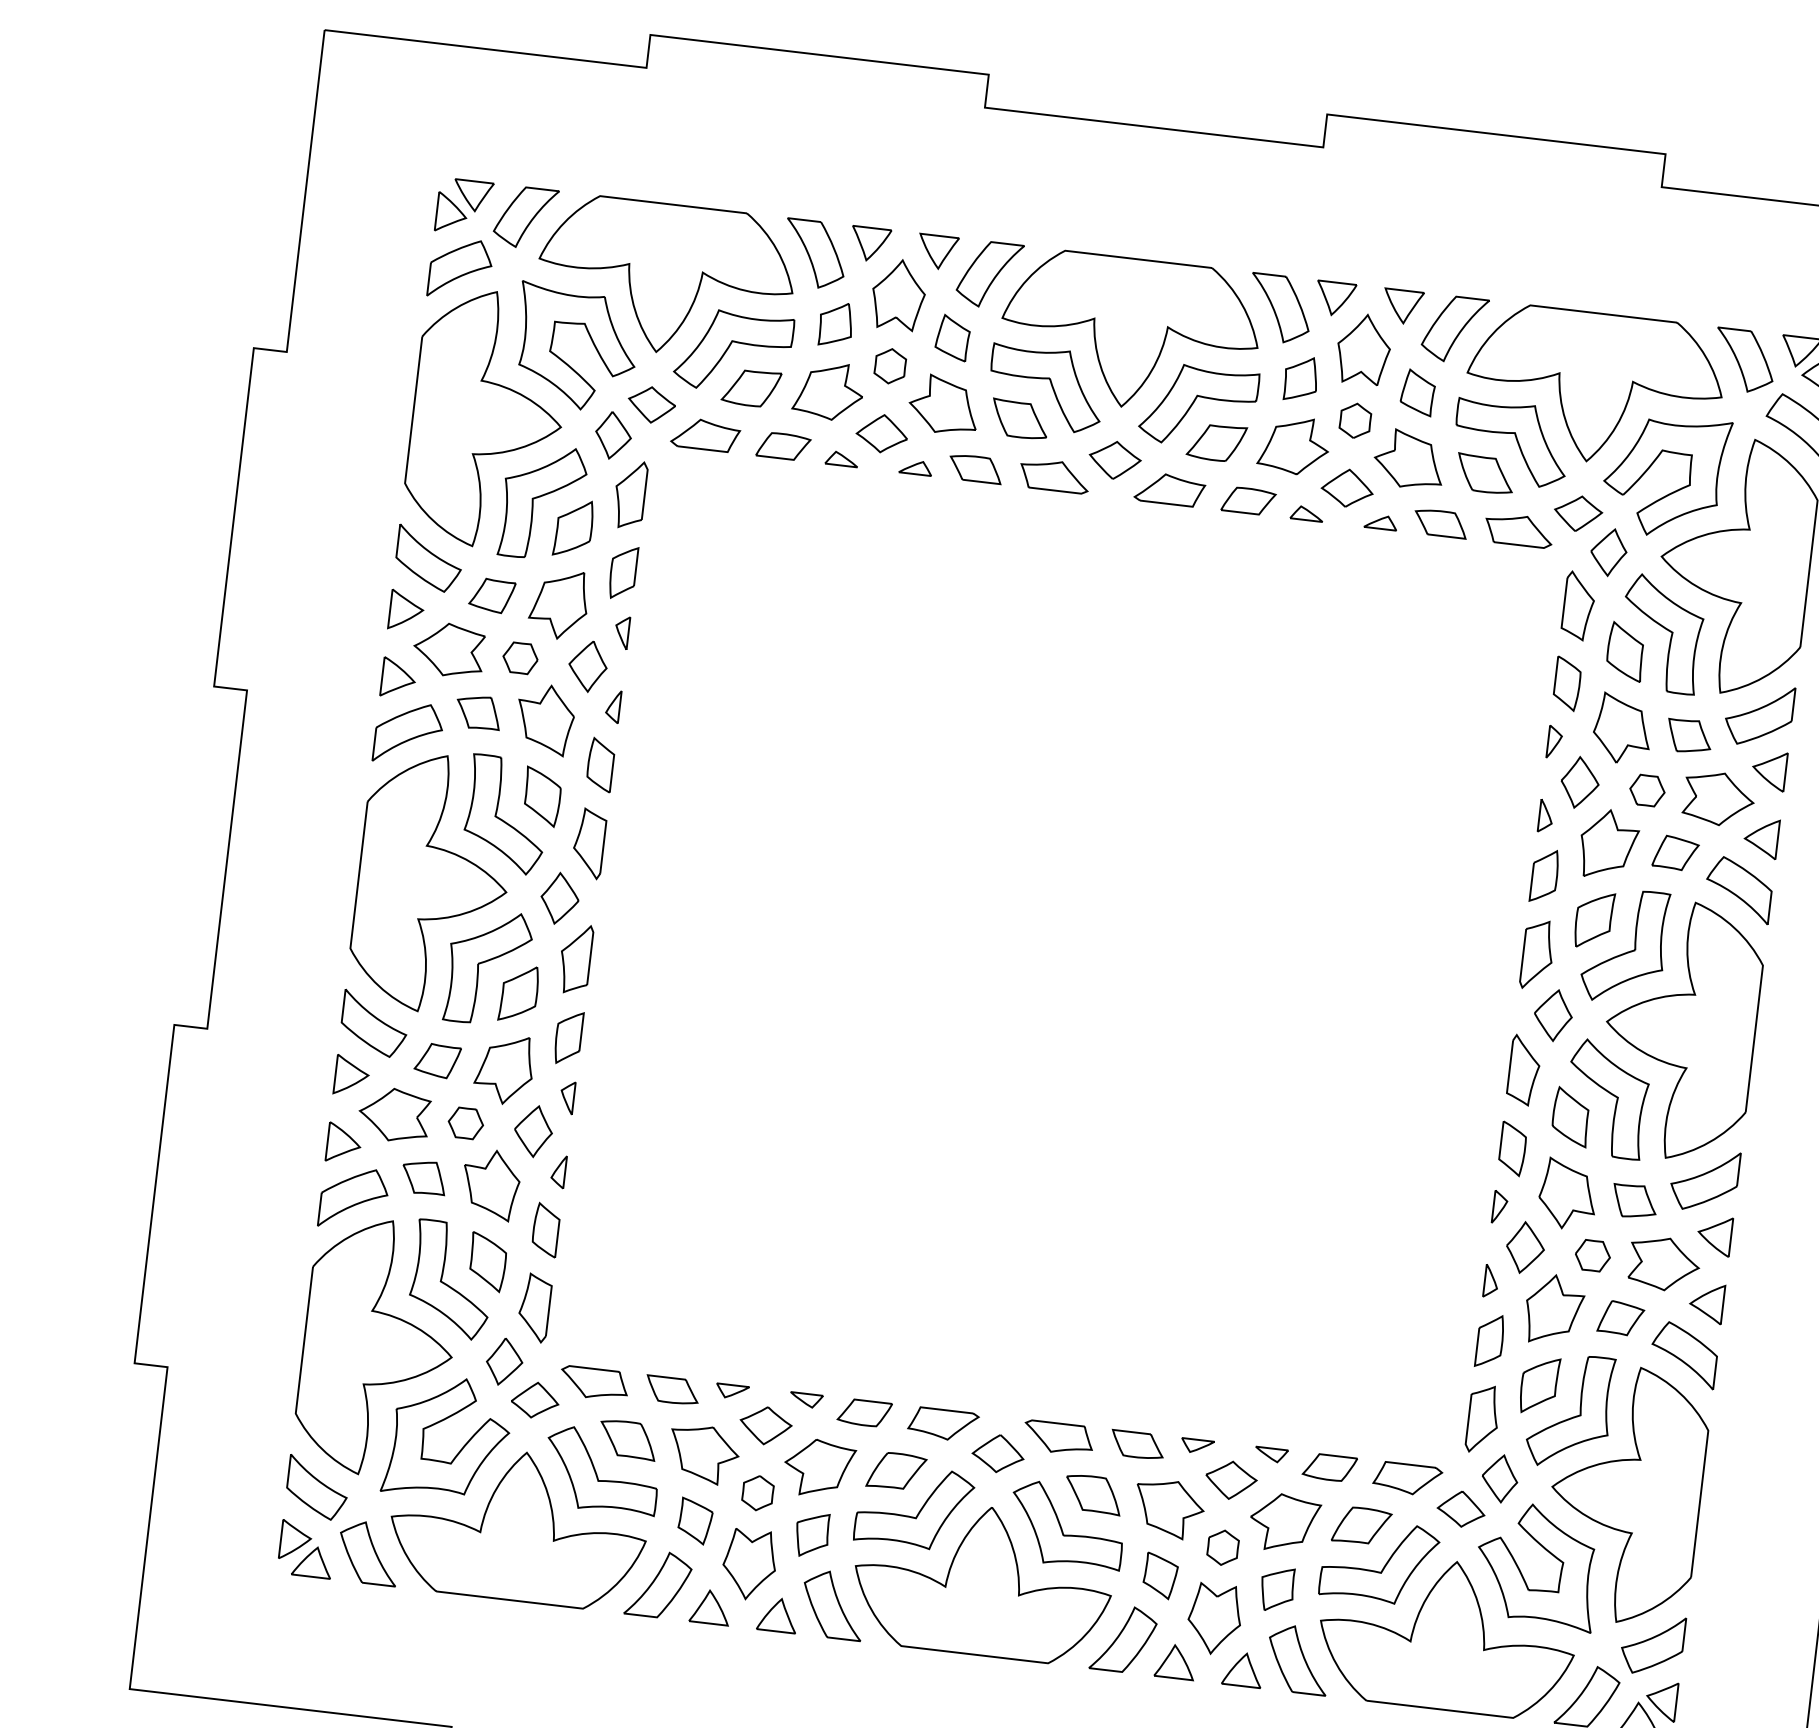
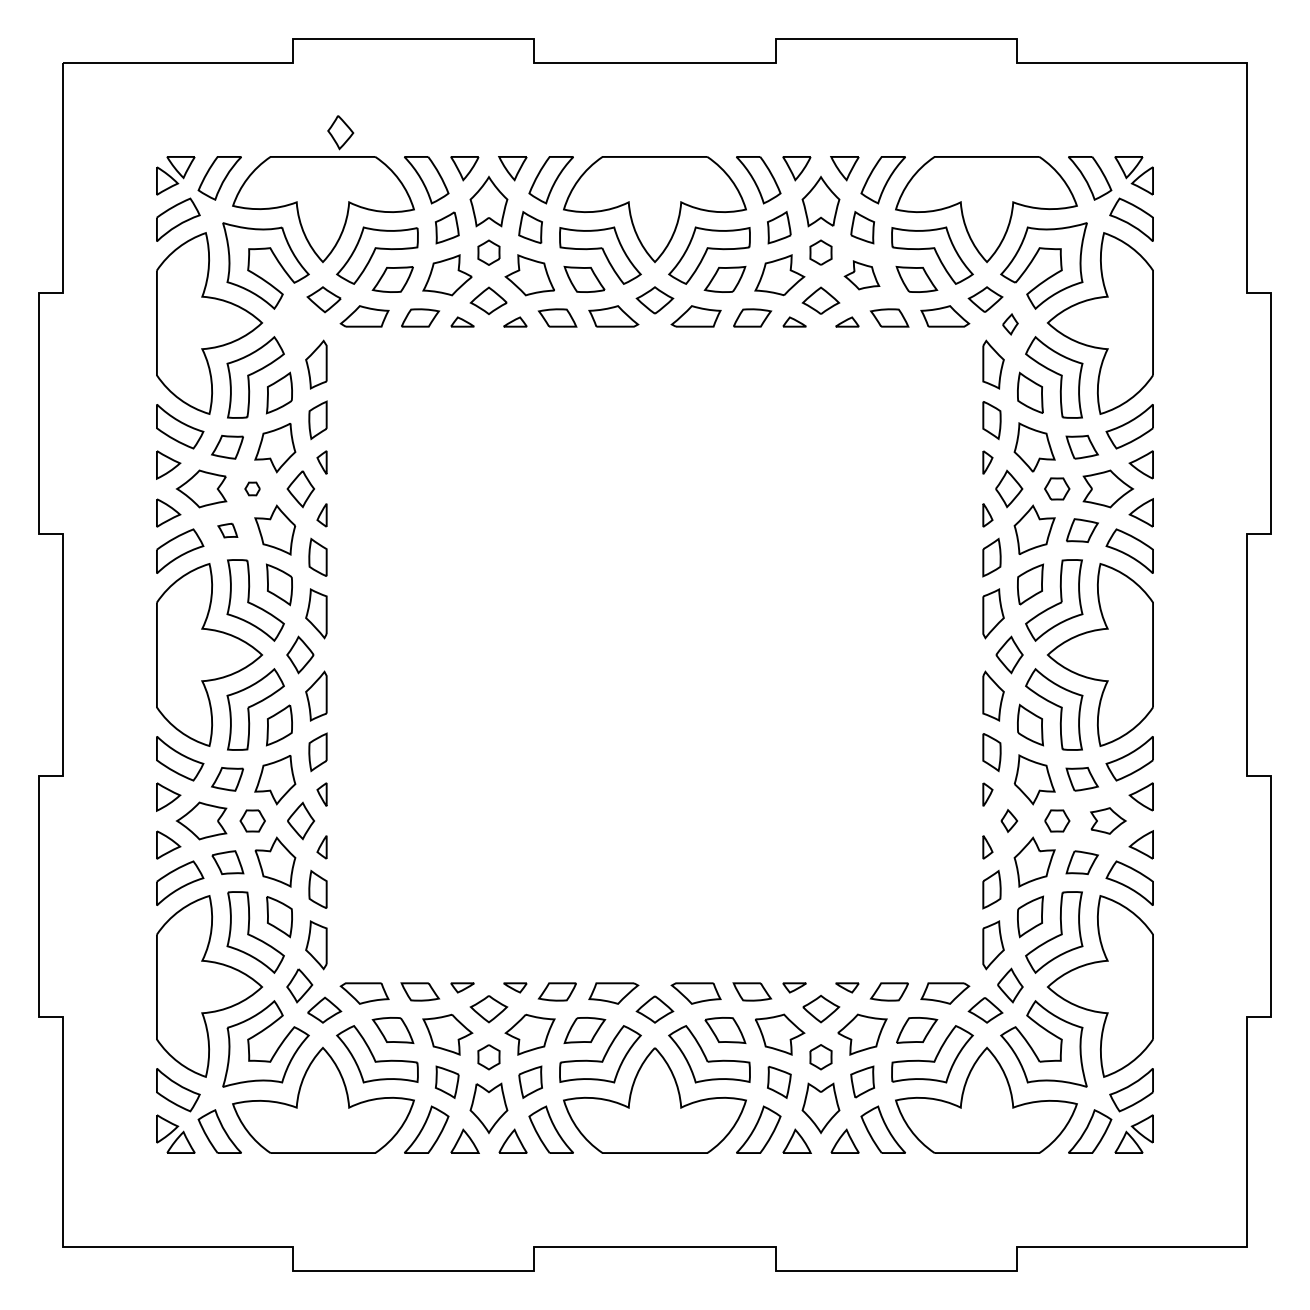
part: (613, 435) -> (340, 132), moved
part: (1408, 459) -> (861, 275), size x0.7
part: (1609, 552) -> (1010, 324), size x0.6
part: (520, 657) -> (252, 488), size x0.6
part: (478, 712) -> (227, 530), size x0.6
part: (1526, 1247) -> (1009, 820), size x0.6
part: (1664, 1263) -> (1108, 820), size x0.7

